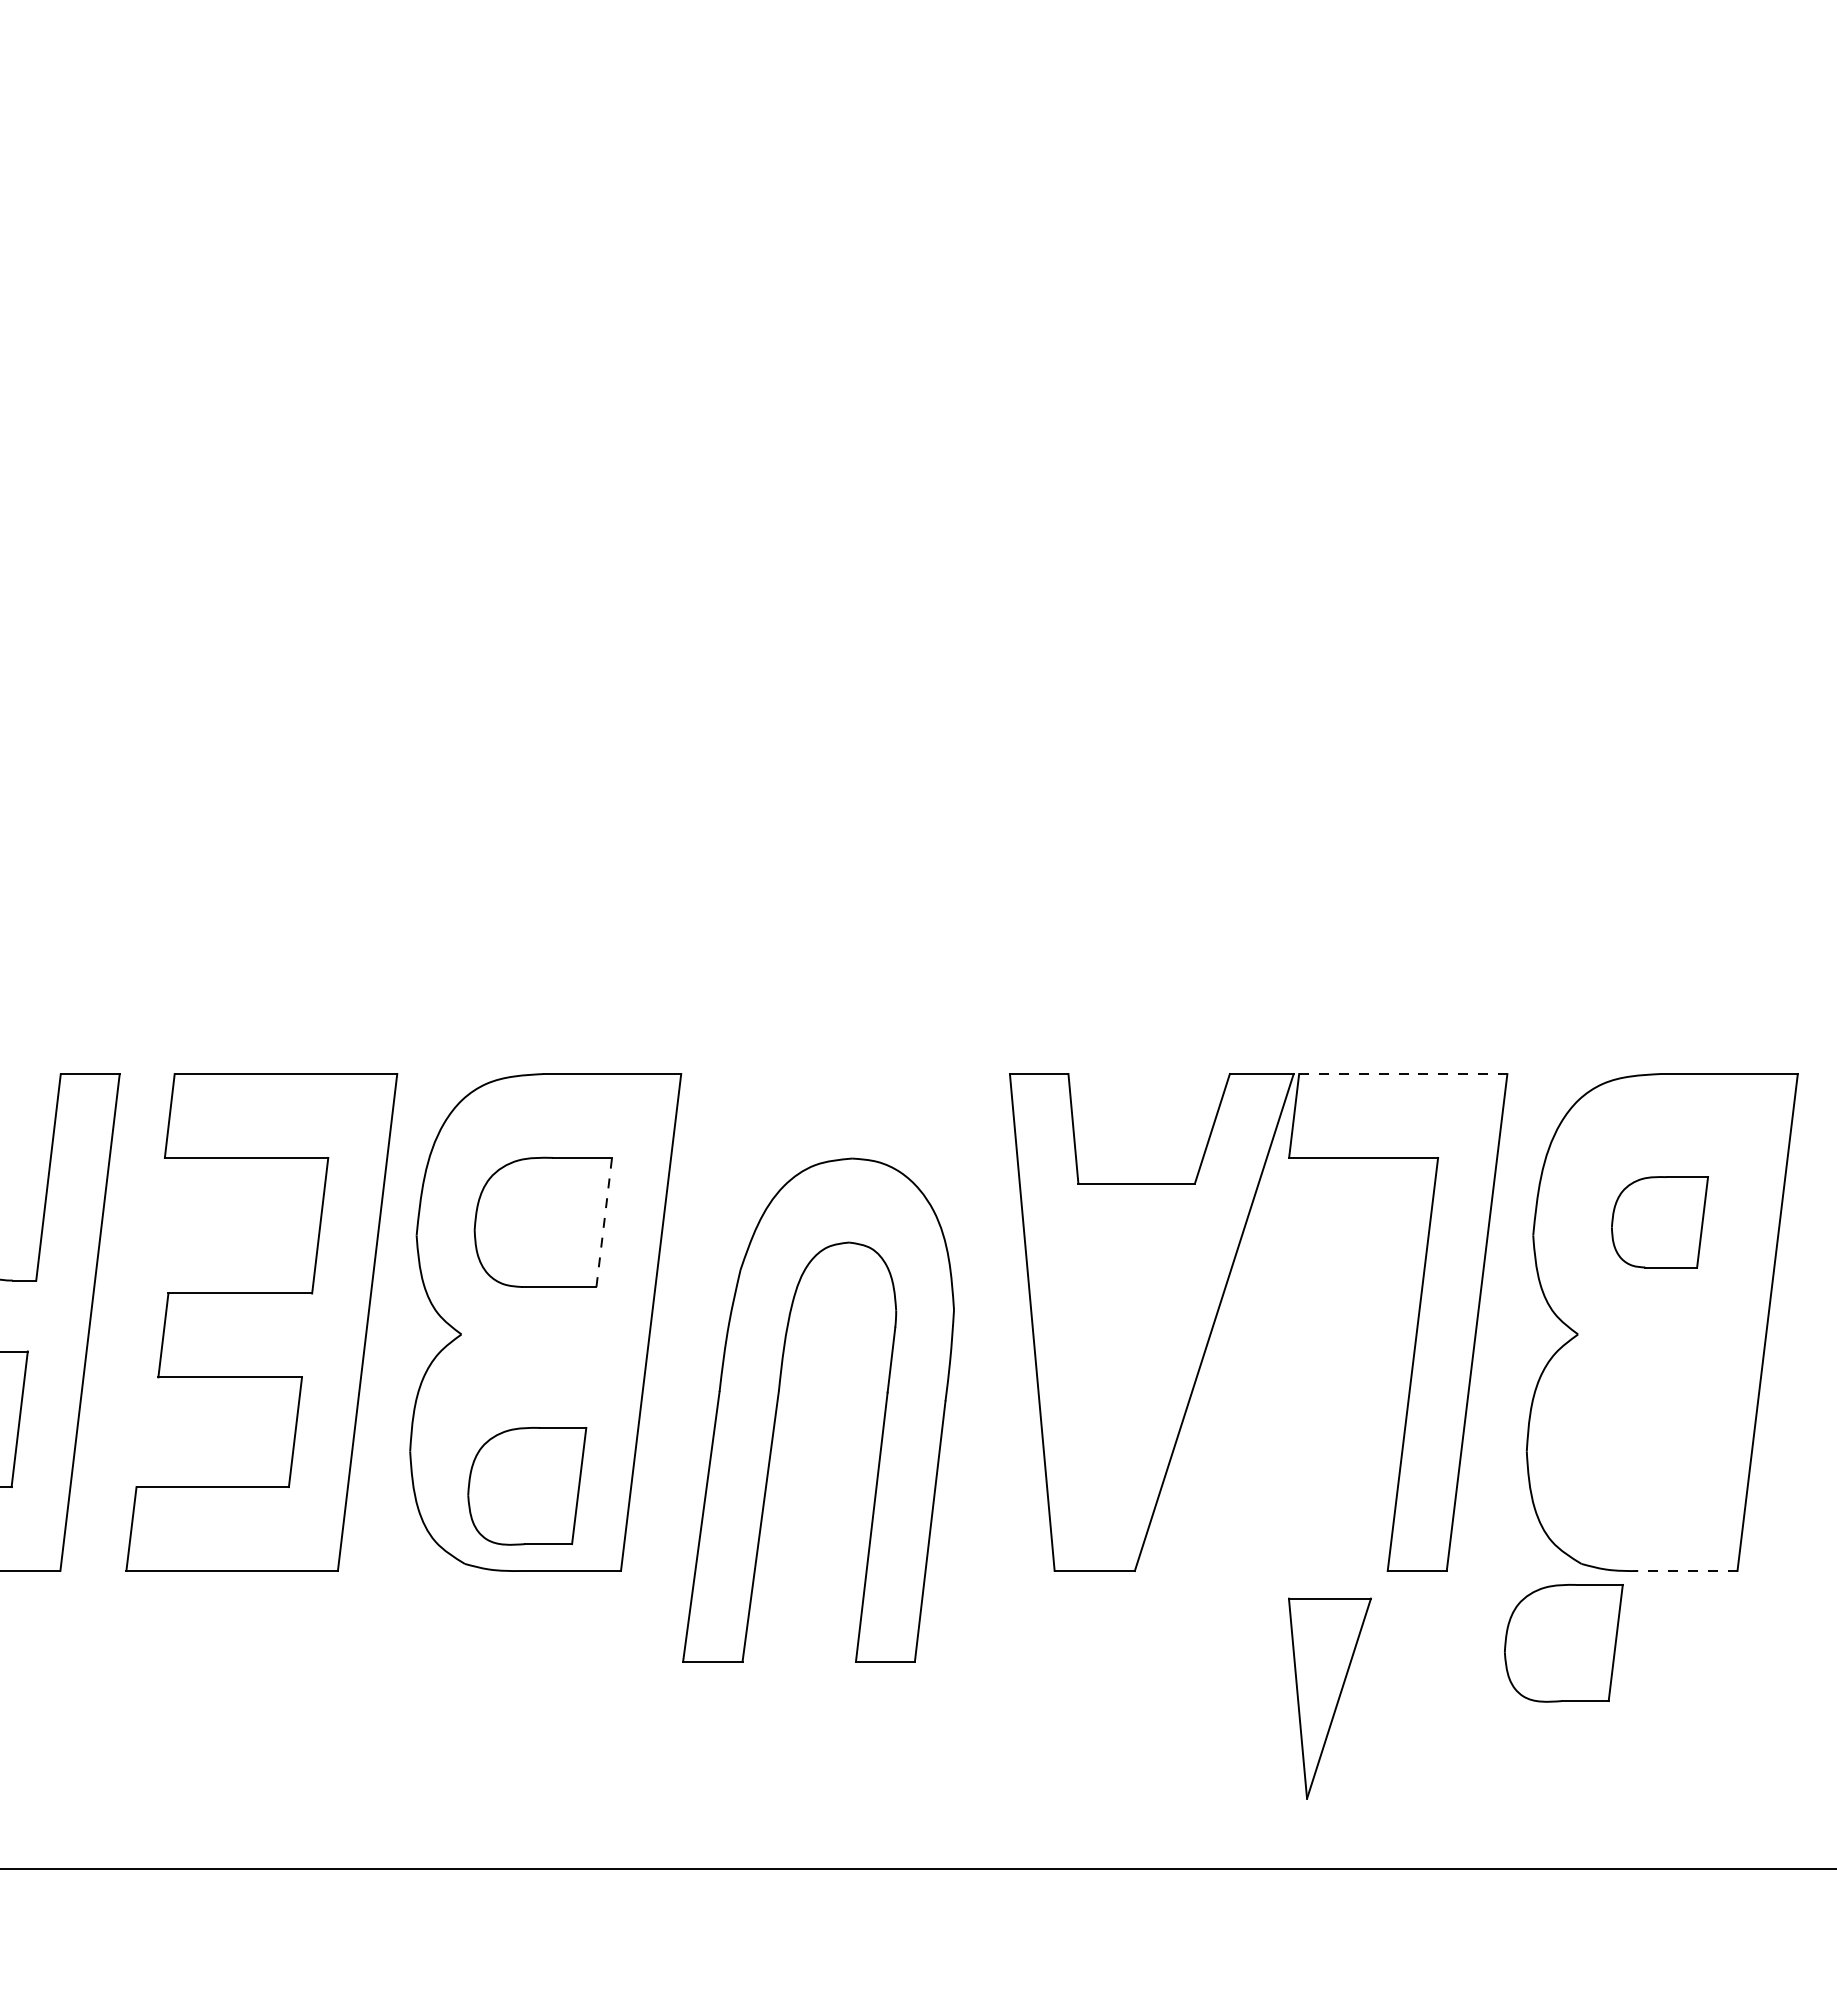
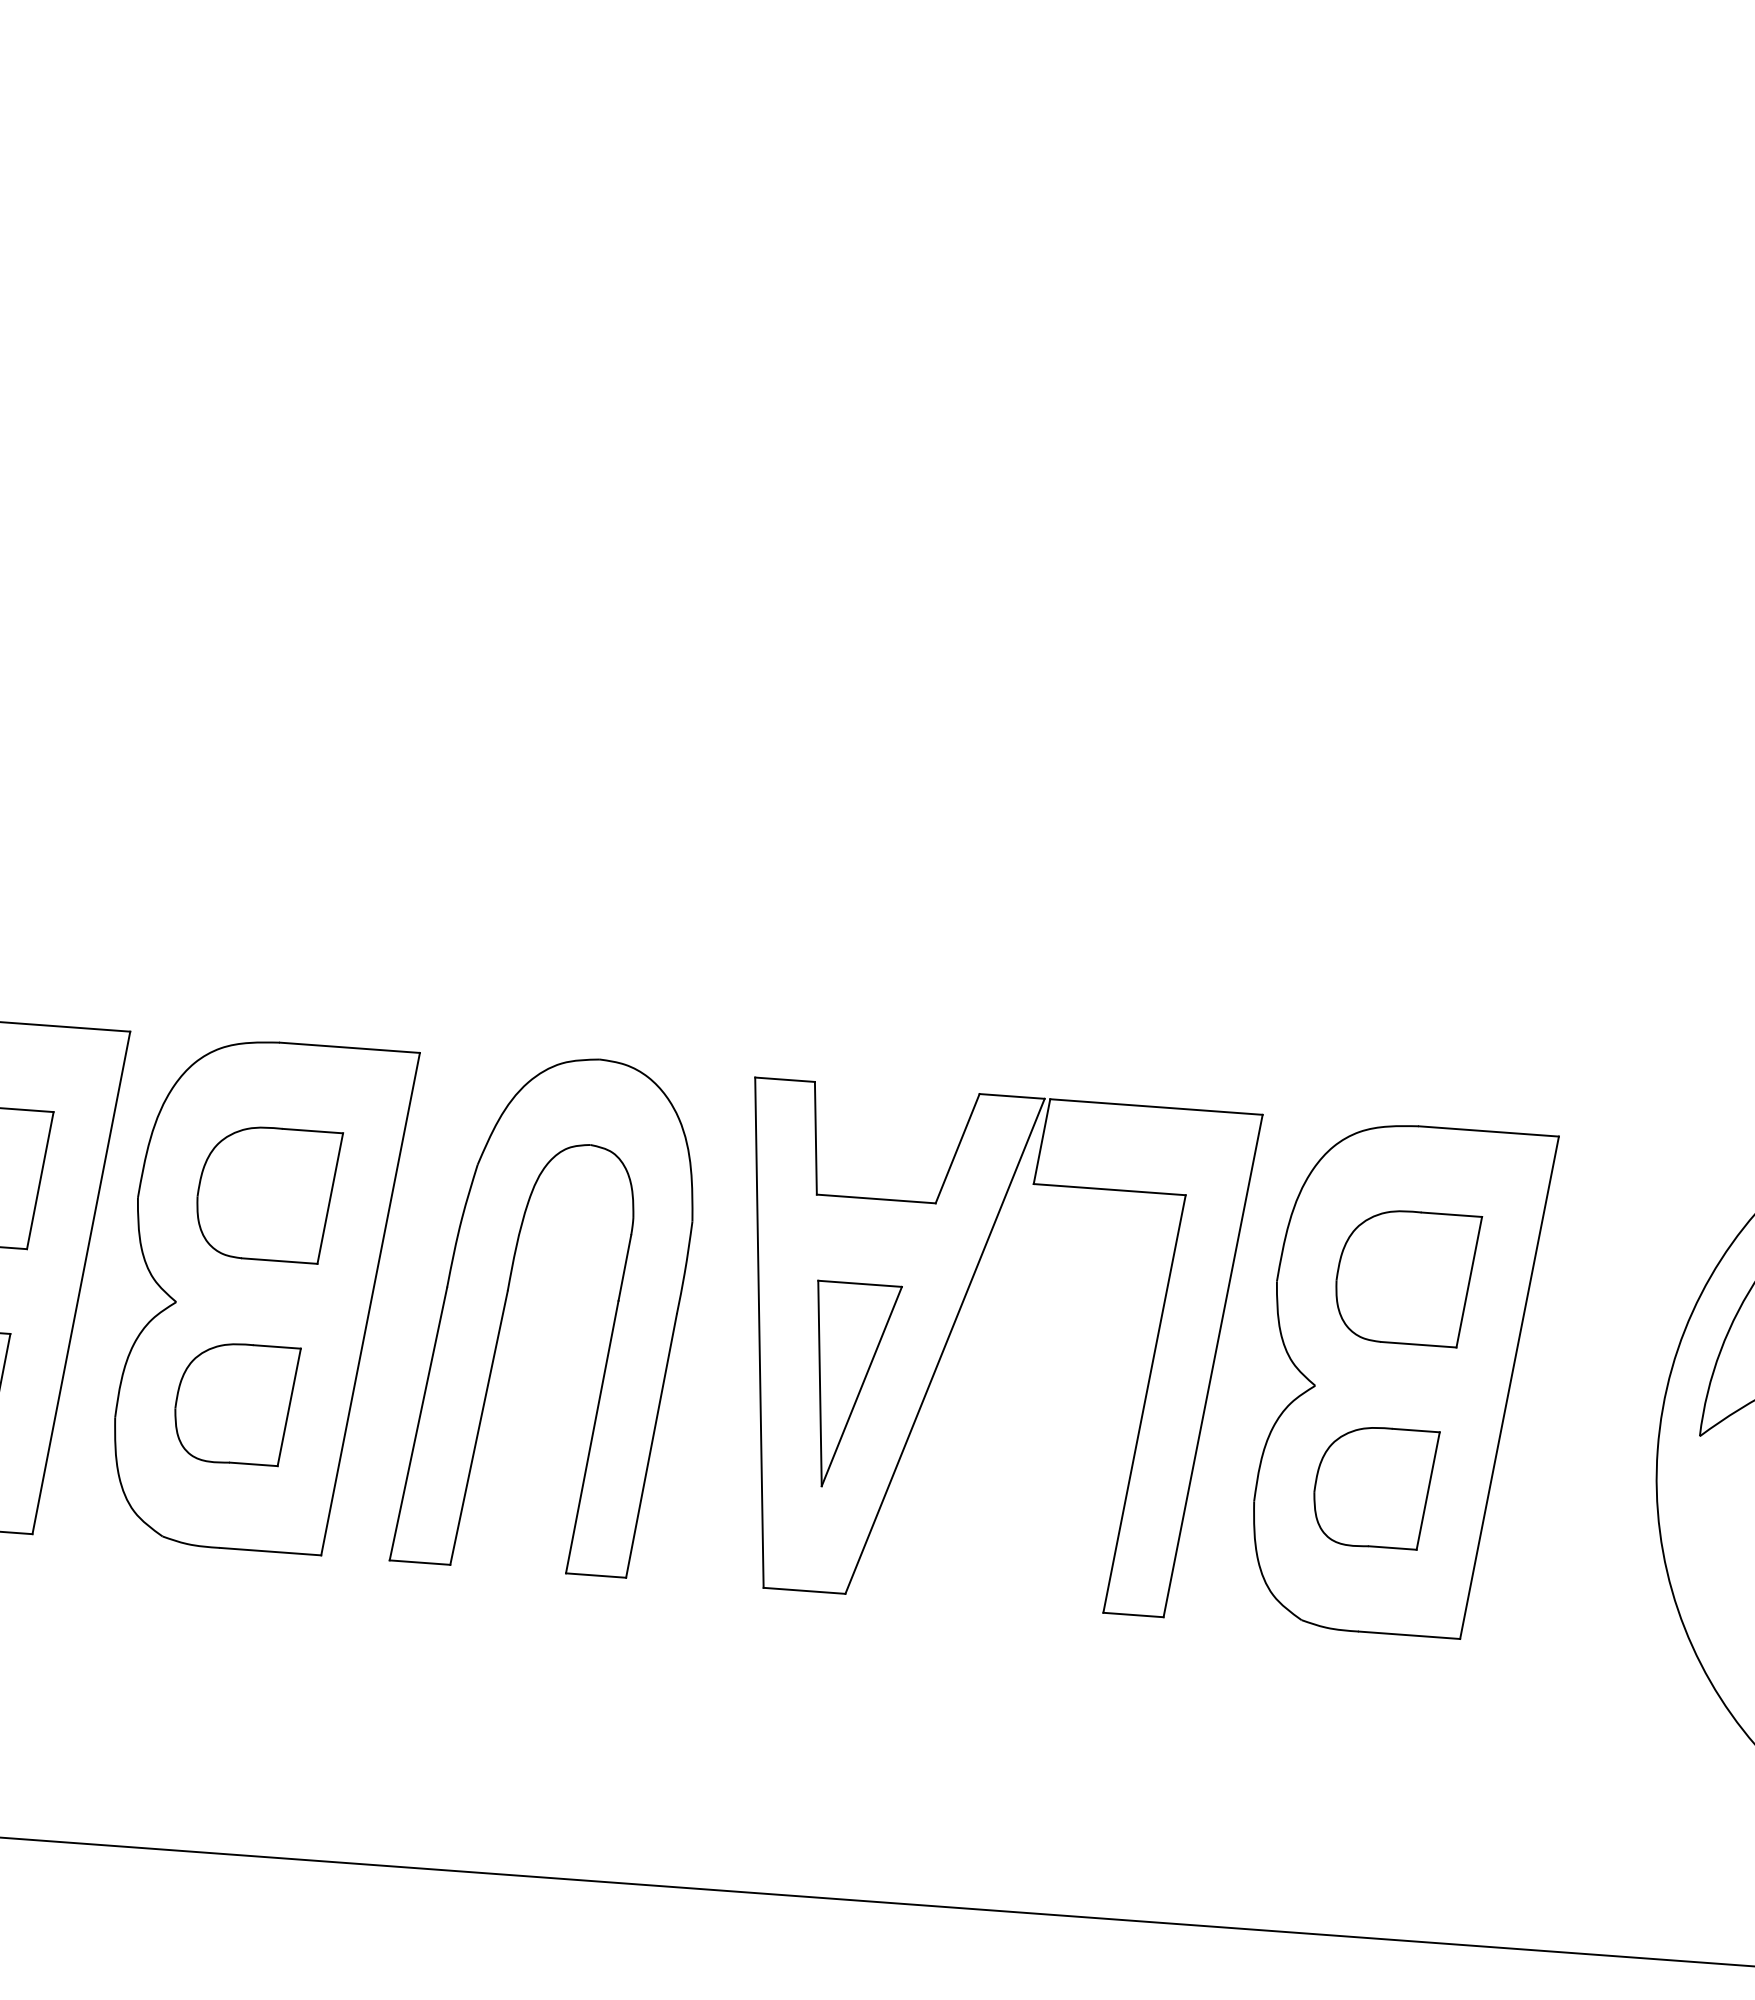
line: (1403, 1074) -> (1156, 1107), dashed -> solid
line: (604, 1221) -> (330, 1197), dashed -> solid
part: (1659, 1221) -> (1406, 1276), size x1.43
part: (778, 1403) -> (506, 1303), moved
part: (527, 1486) -> (236, 1404), moved
line: (1687, 1571) -> (1409, 1635), dashed -> solid
part: (1563, 1643) -> (1374, 1487), moved
part: (1329, 1698) -> (852, 1385), moved

